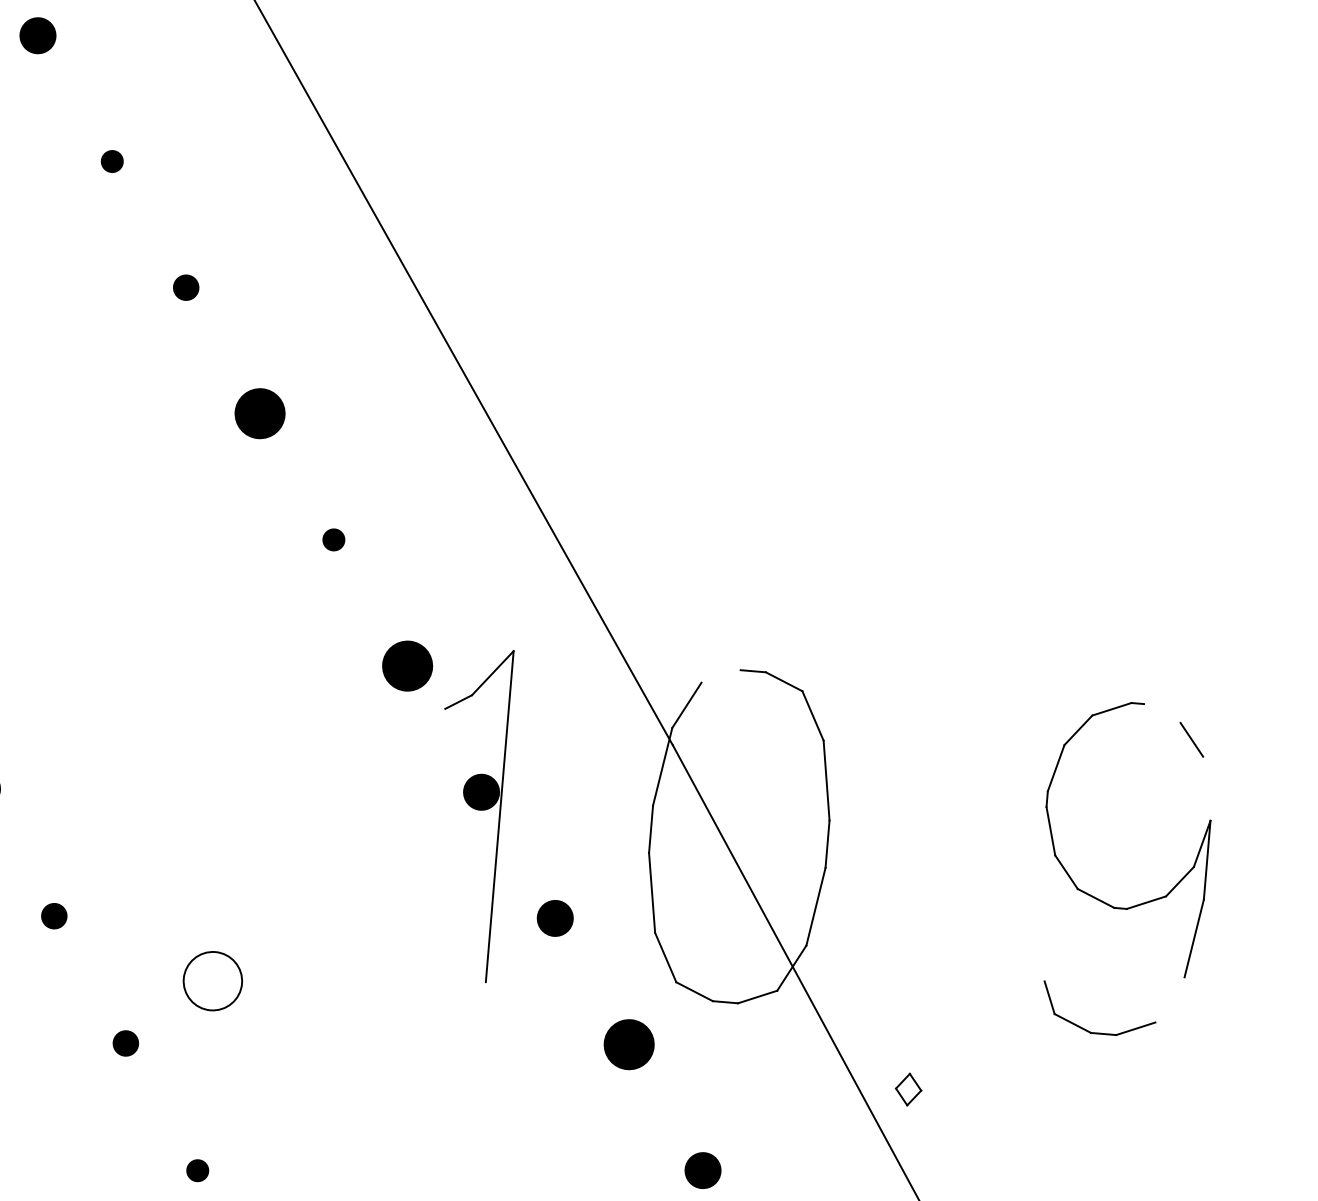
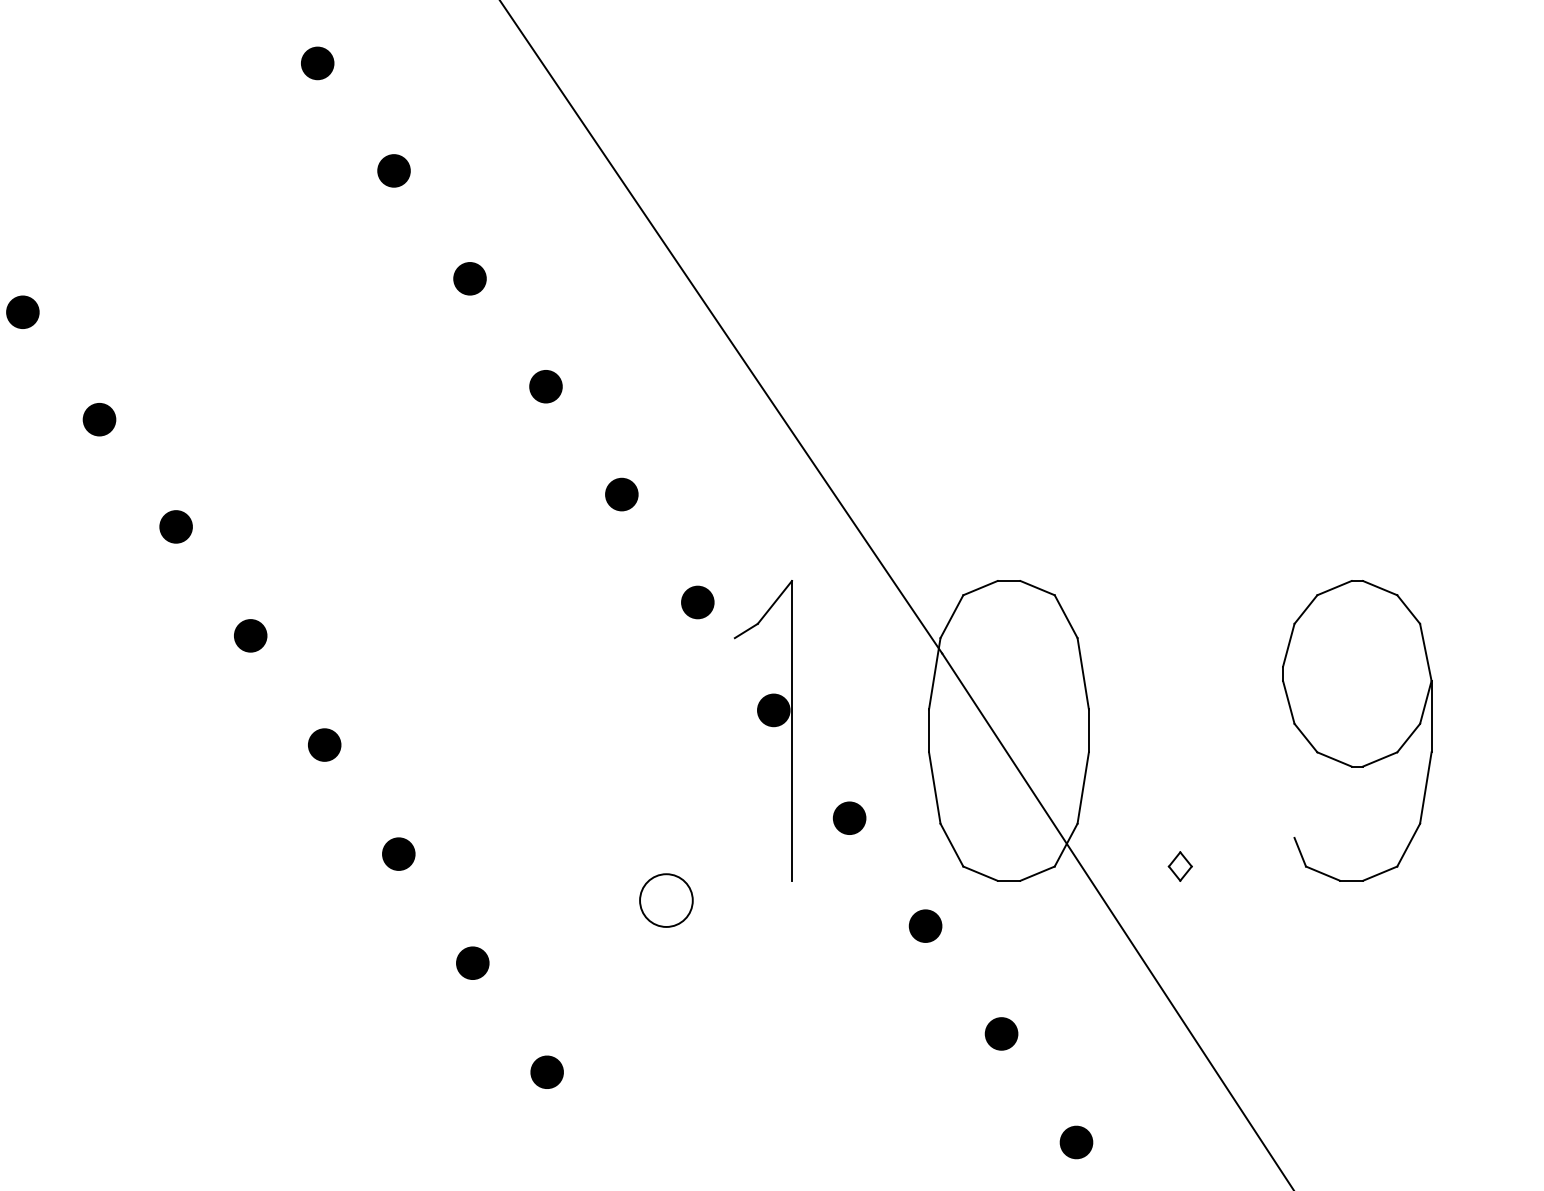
part: (111, 160) -> (393, 170), size x1.67
part: (185, 287) -> (469, 278), size x1.43
part: (259, 413) -> (545, 386), size x0.71
part: (333, 539) -> (621, 494), size x1.67
part: (407, 666) -> (697, 602), size x0.71
line: (721, 676) -> (980, 588), added
line: (1161, 713) -> (1379, 588), added
line: (1206, 787) -> (1425, 651), added
part: (53, 915) -> (398, 853), size x1.43
circle: (213, 981) -> (666, 900), moved
line: (1169, 999) -> (1408, 844), added
part: (125, 1042) -> (472, 962), size x1.43
part: (629, 1043) -> (925, 925), size x0.71
part: (907, 1089) -> (1179, 866), moved
part: (197, 1169) -> (546, 1071), size x1.67

